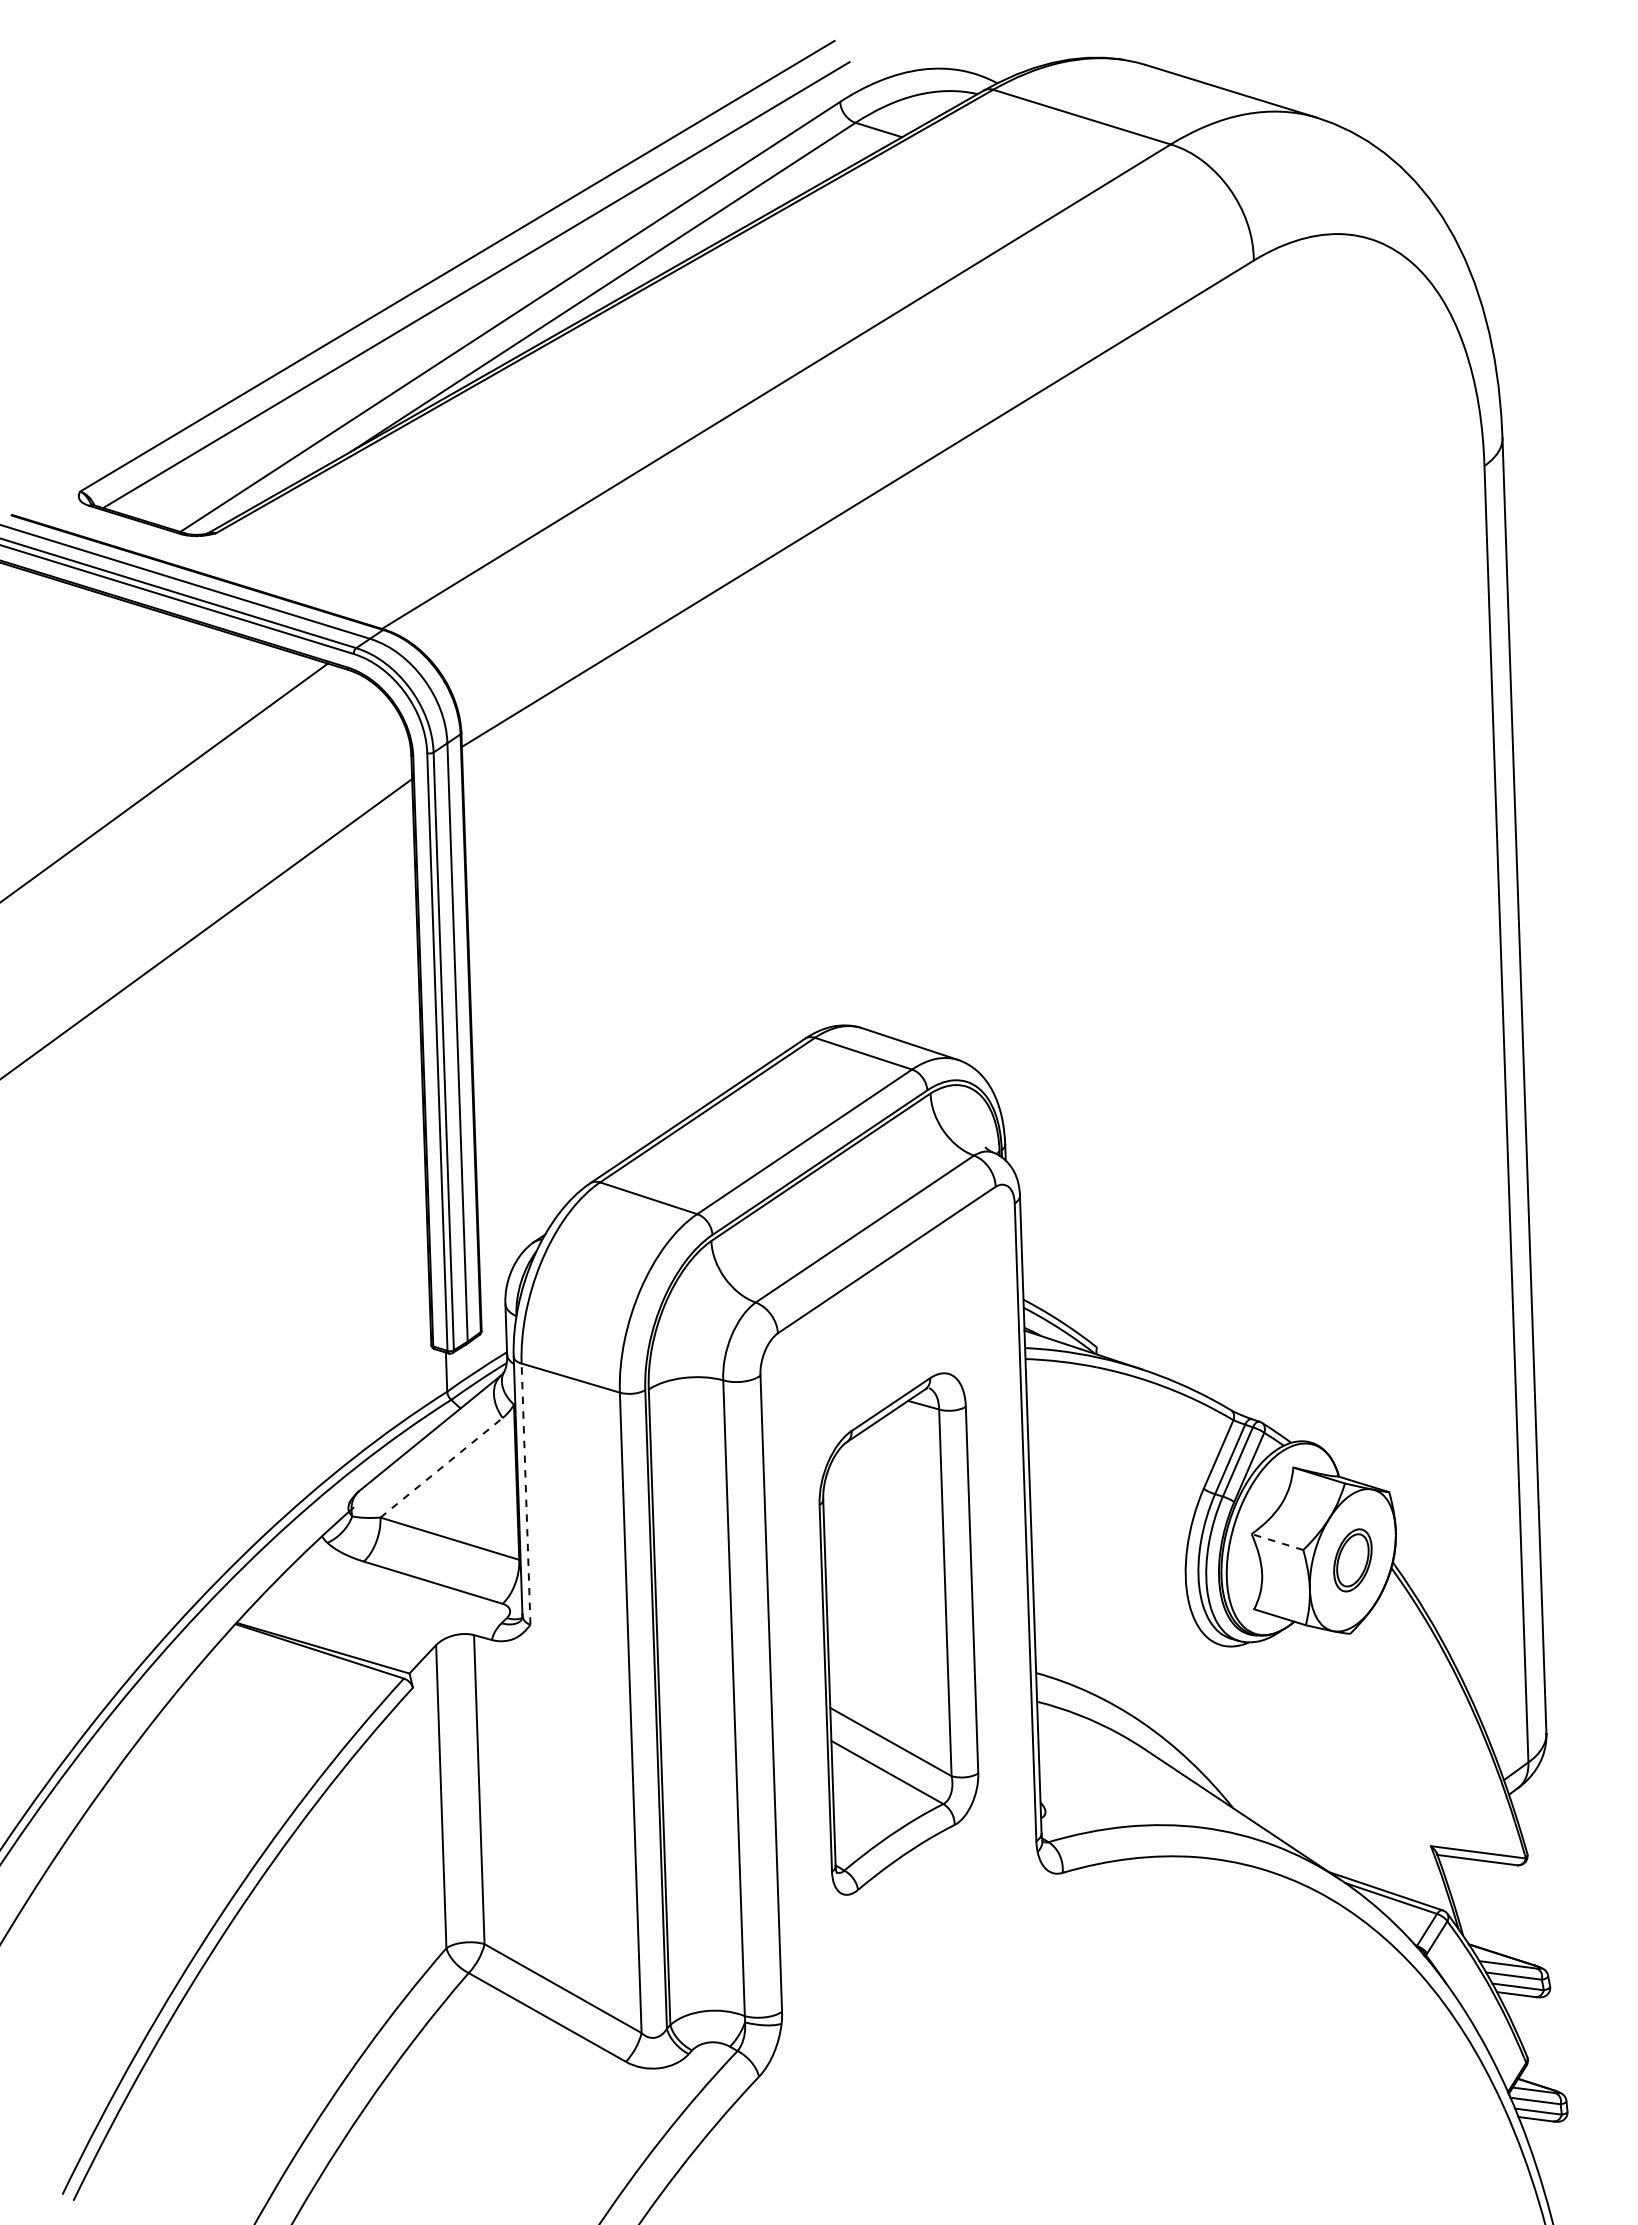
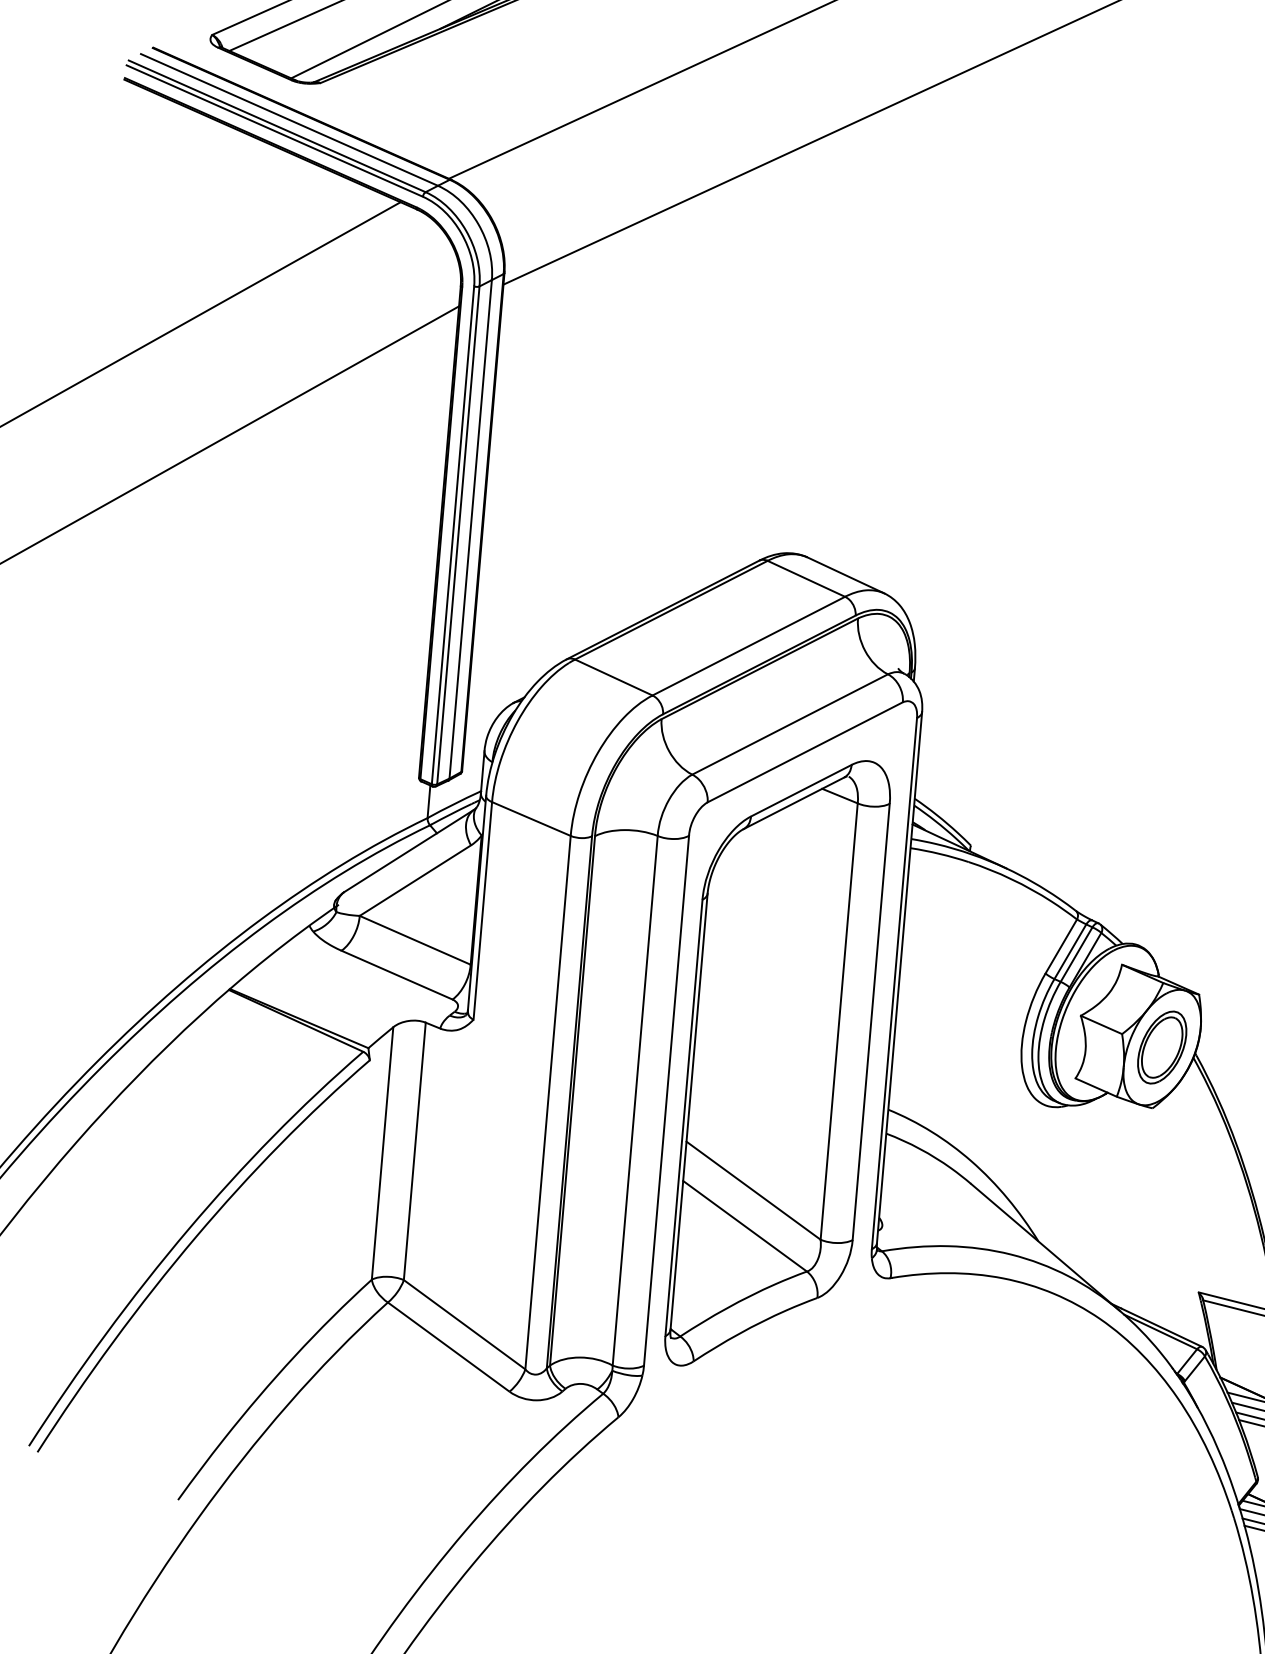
line: (441, 1467) -> (415, 880), dashed -> solid
line: (526, 1494) -> (483, 911), dashed -> solid
line: (1277, 1541) -> (1101, 1024), dashed -> solid
part: (1352, 1560) -> (1161, 1047), size x1.43
part: (898, 1633) -> (778, 1063), size x1.43

